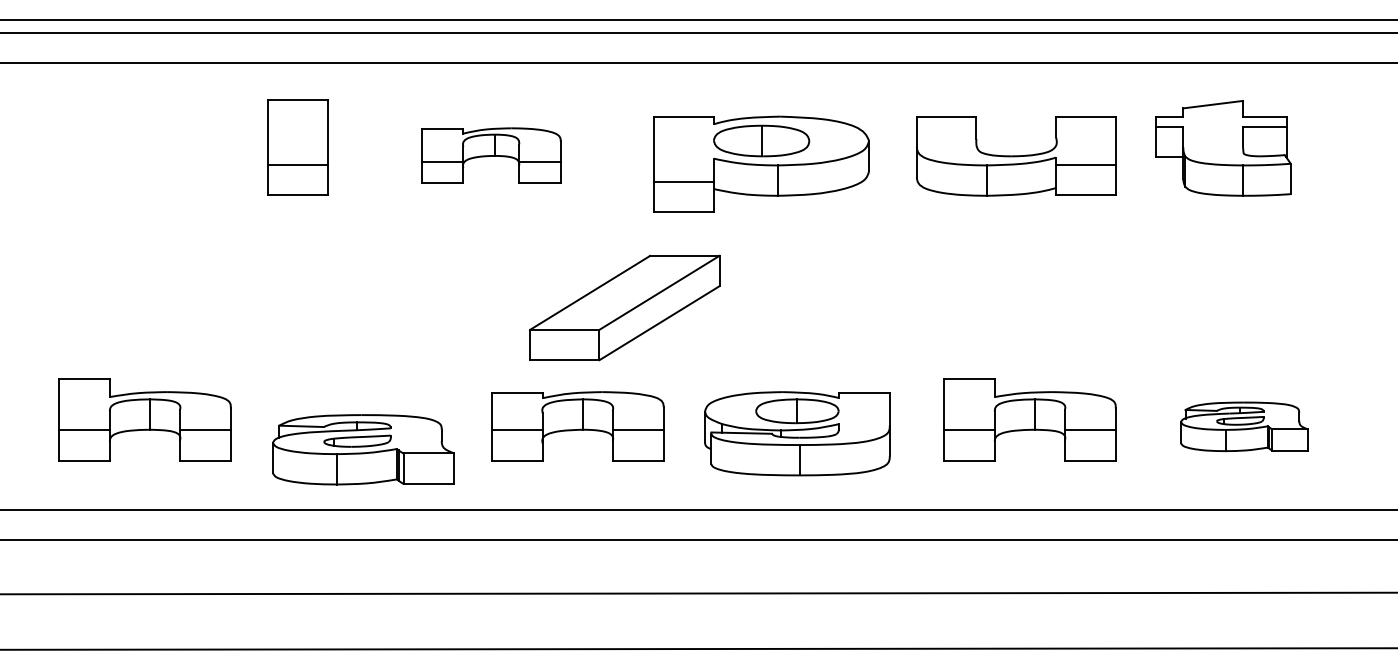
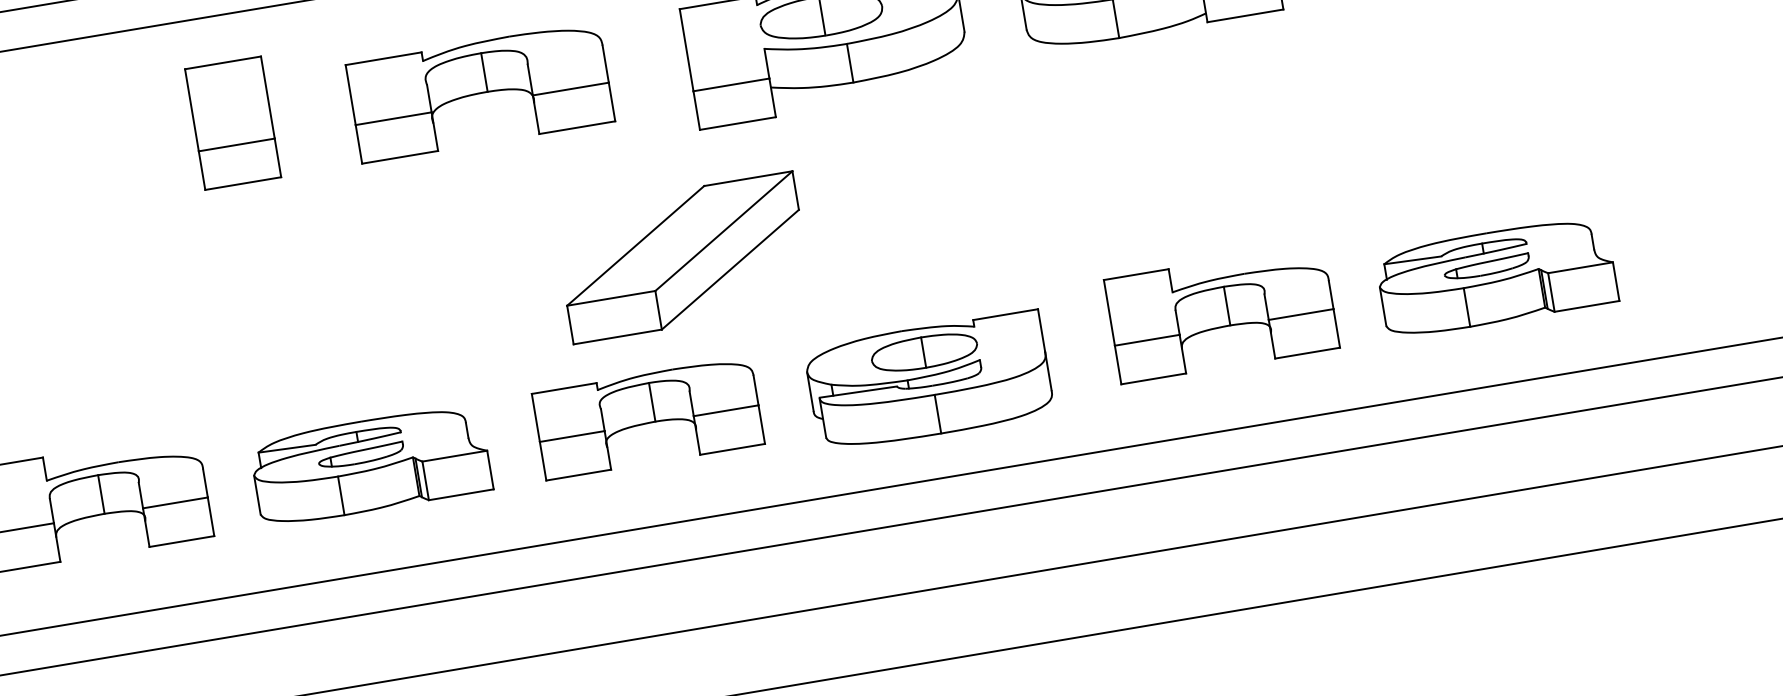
part: (491, 155) -> (480, 92), size x1.43
part: (1244, 426) -> (1496, 276), size x1.43
part: (363, 449) -> (370, 465), moved

